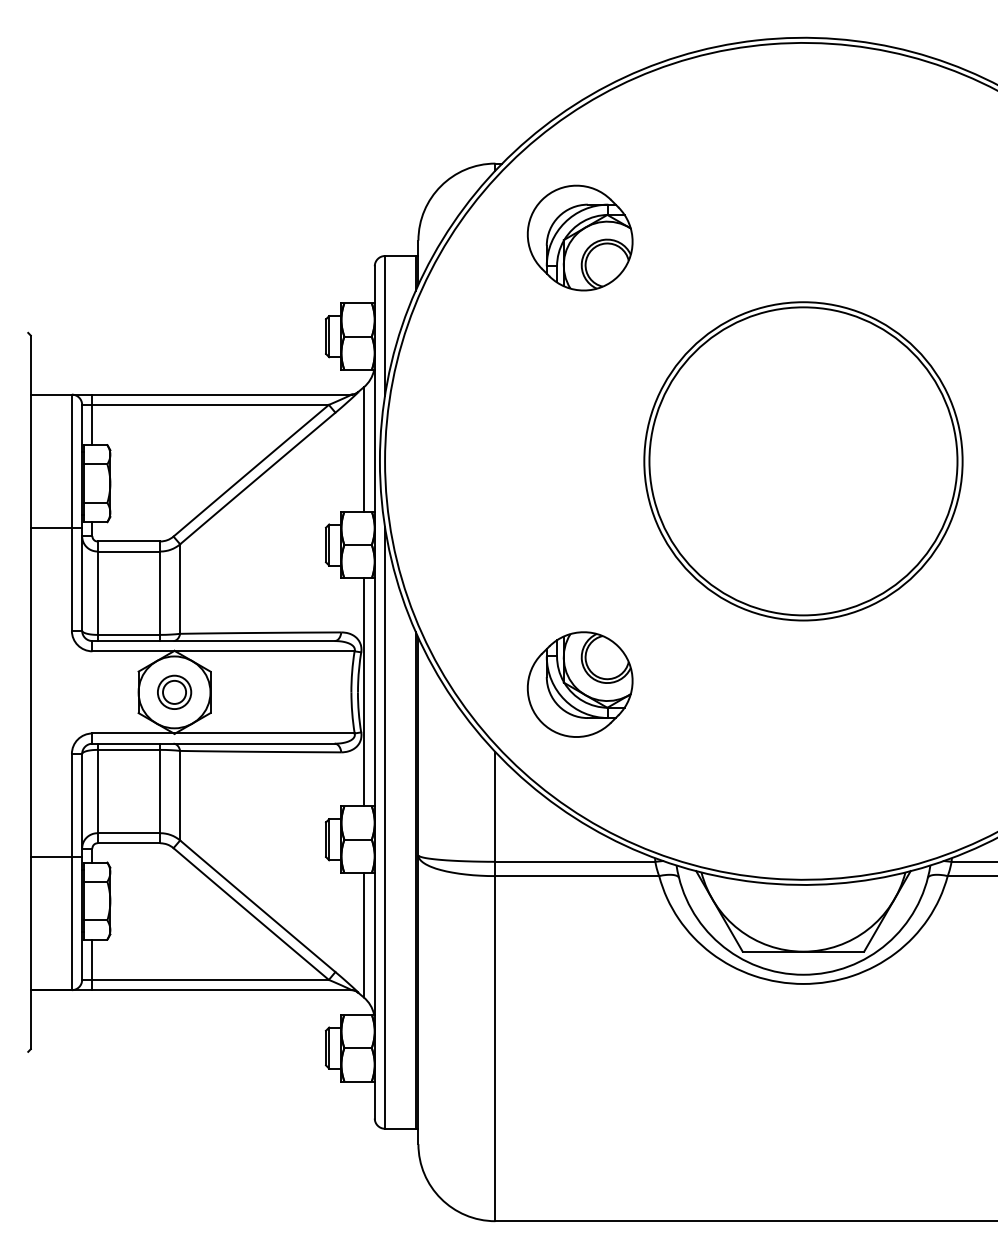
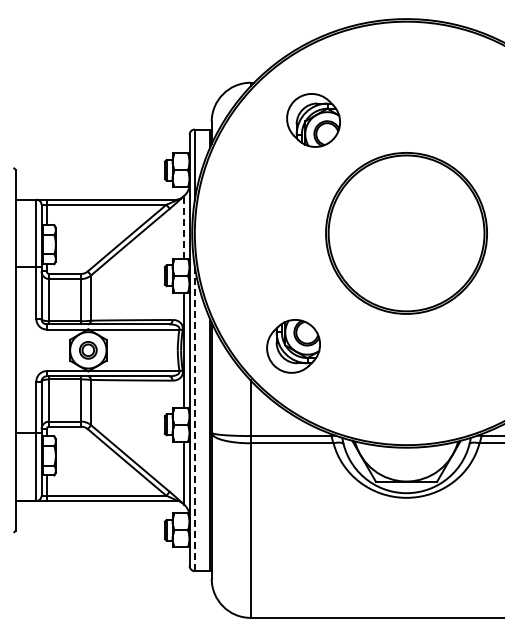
part: (580, 238) -> (313, 120), moved
line: (364, 447) -> (184, 226), solid -> dashed
line: (384, 829) -> (194, 419), solid -> dashed

